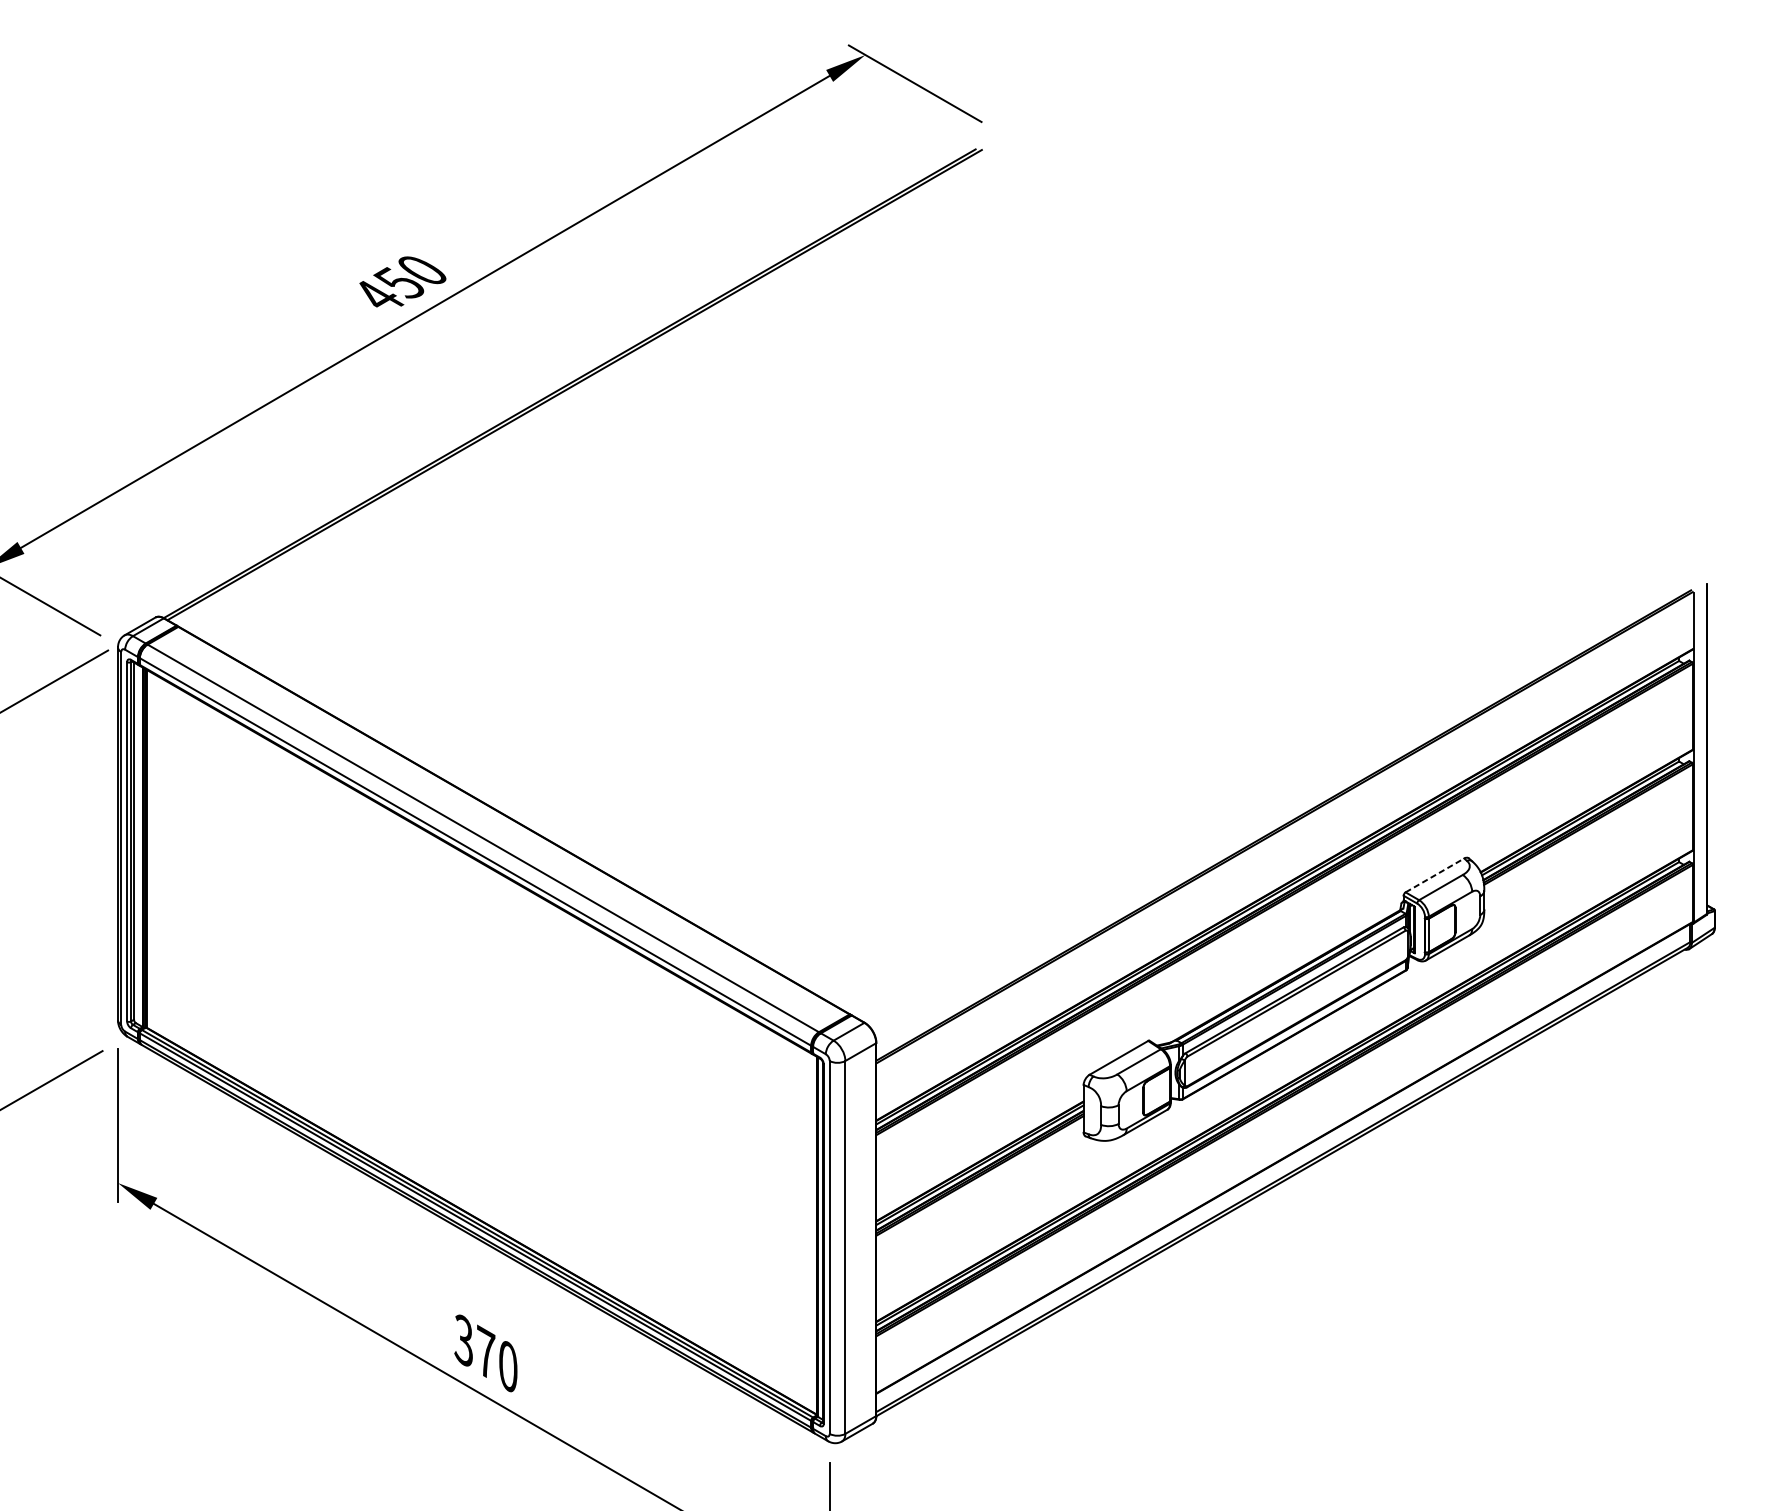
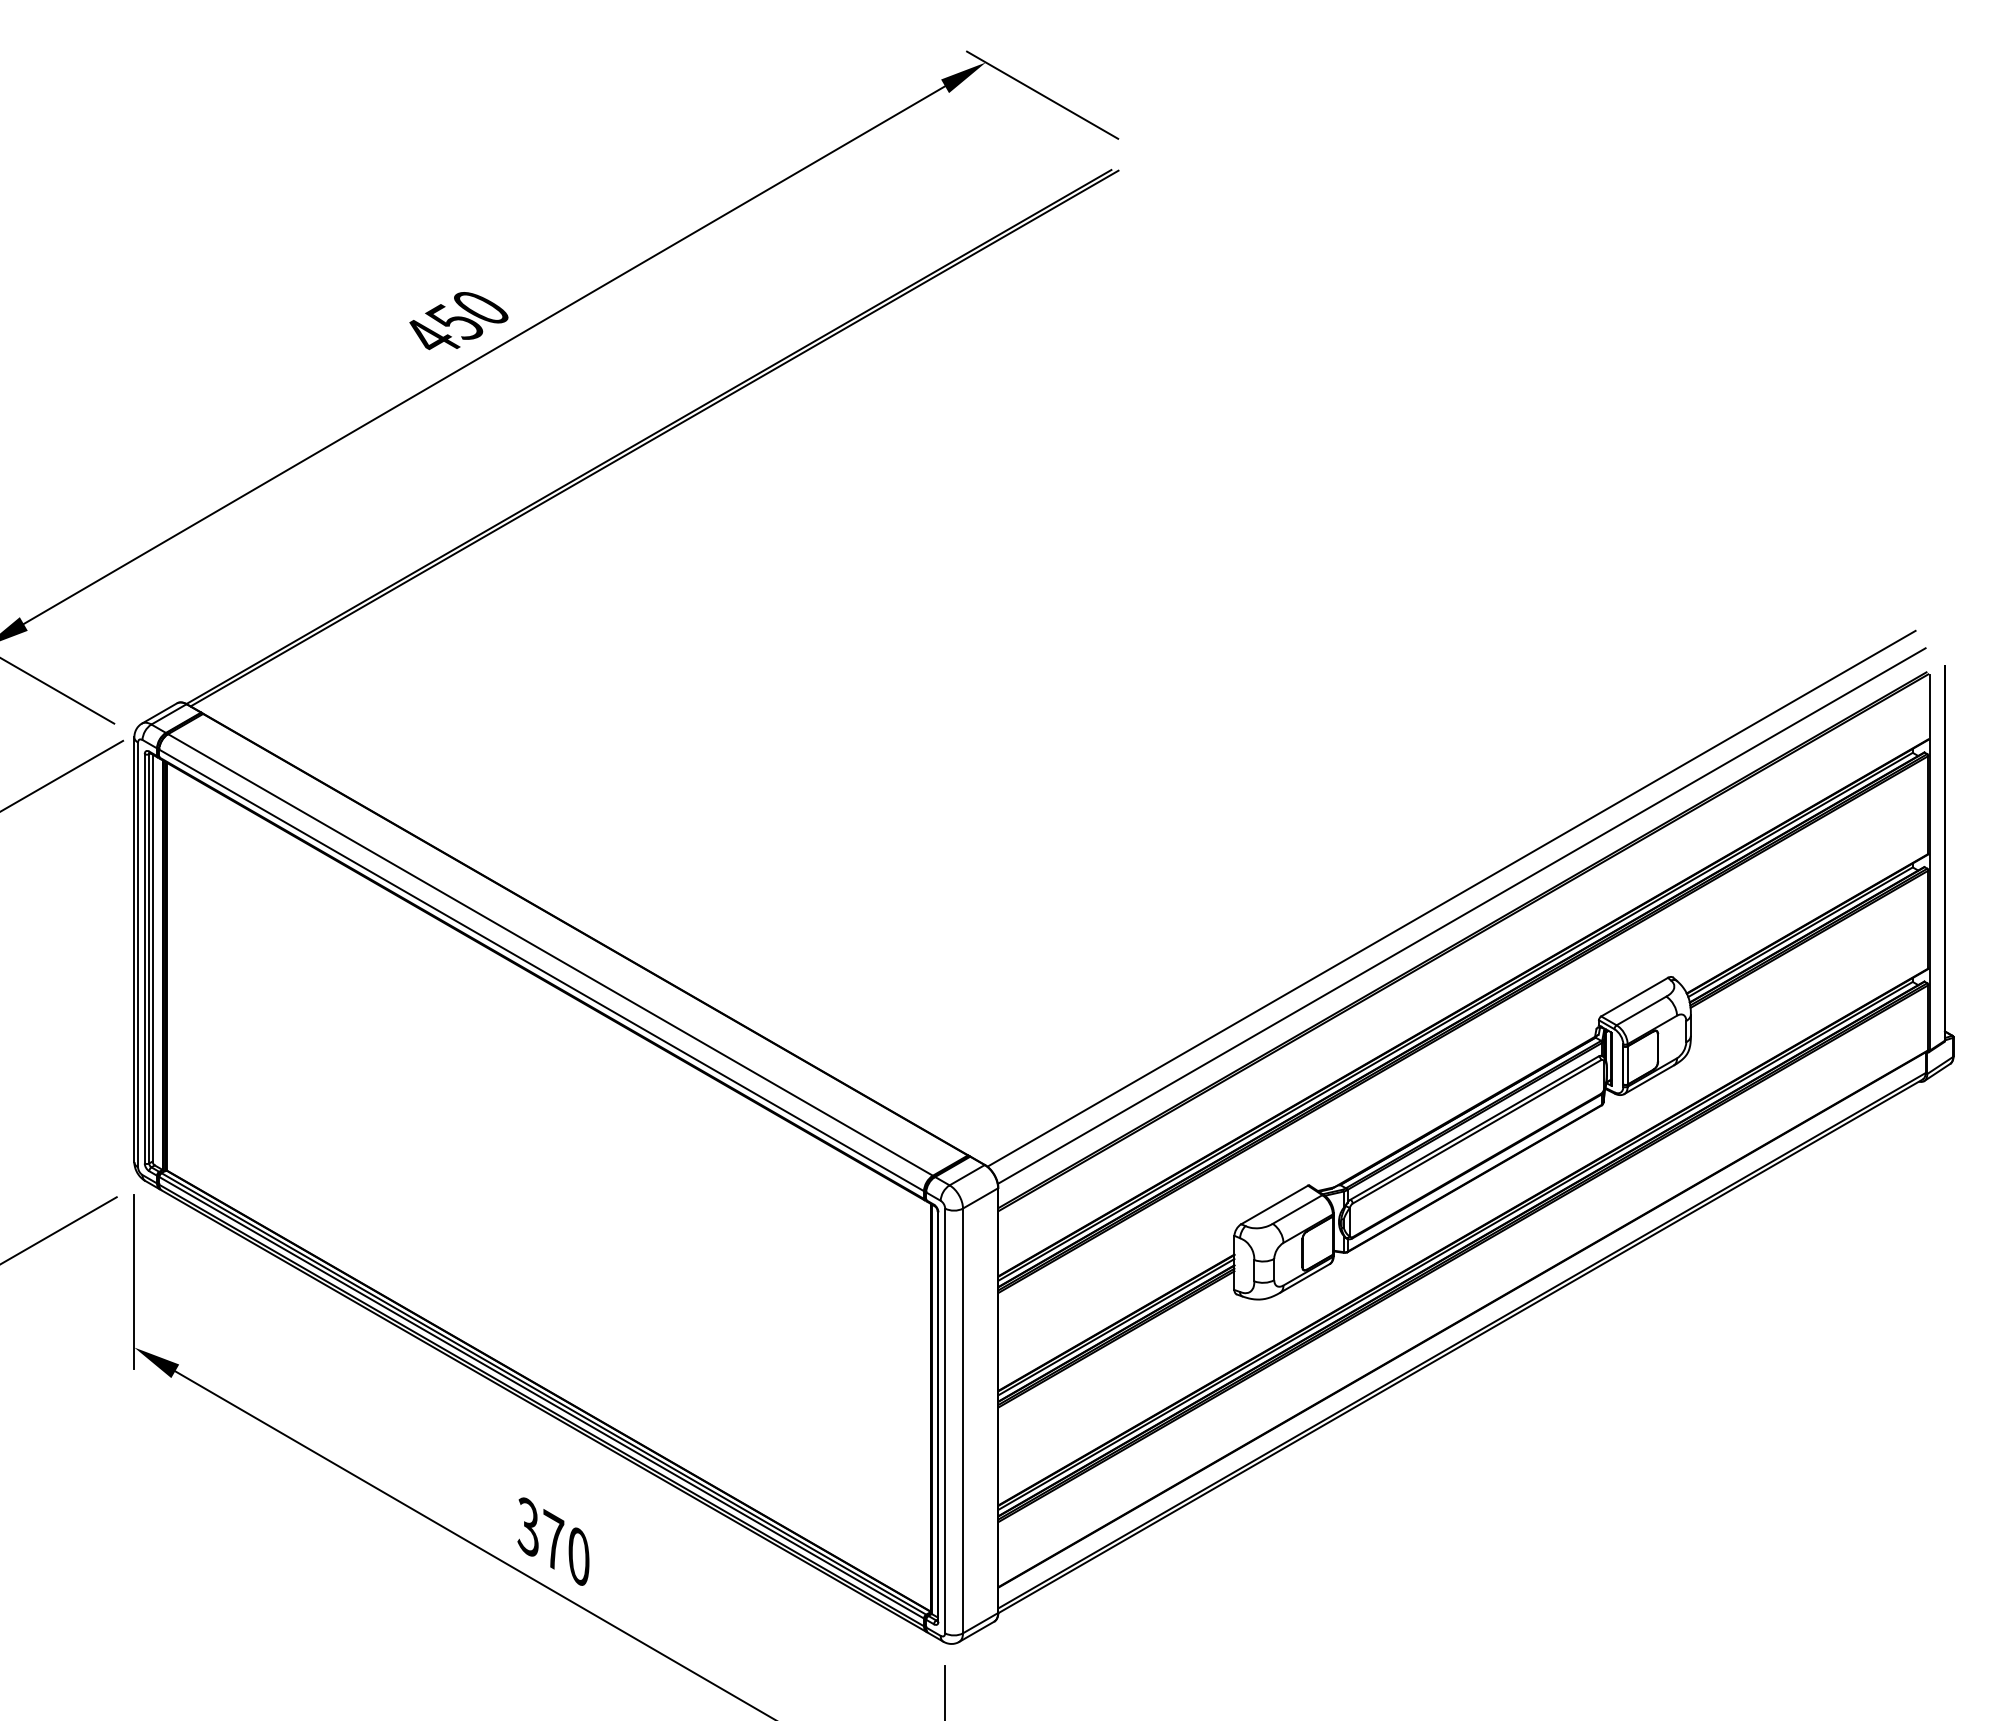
line: (1274, 788) -> (1451, 898), added
line: (1282, 803) -> (1461, 915), added
line: (1434, 875) -> (1634, 997), dashed -> solid

